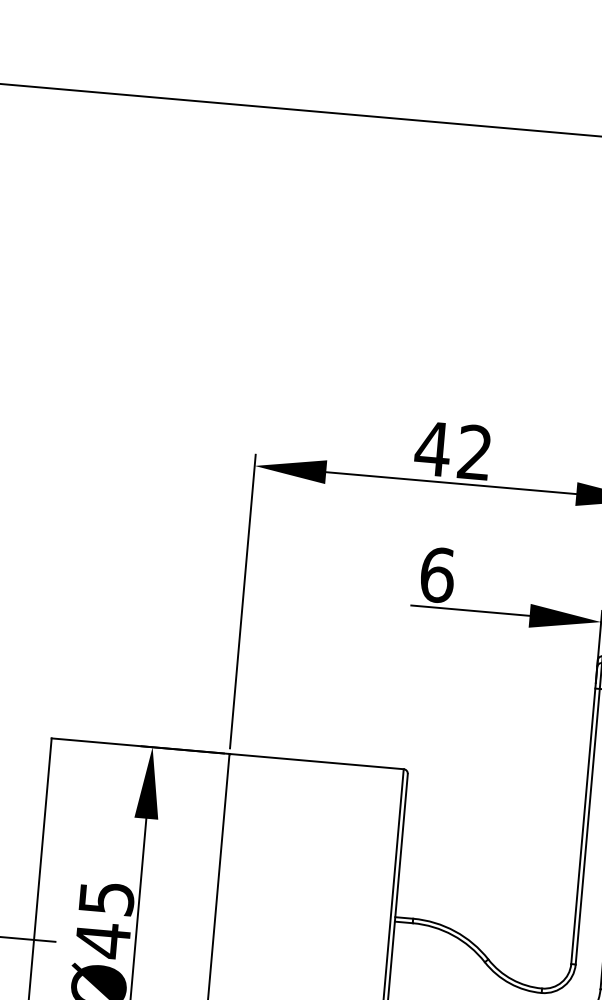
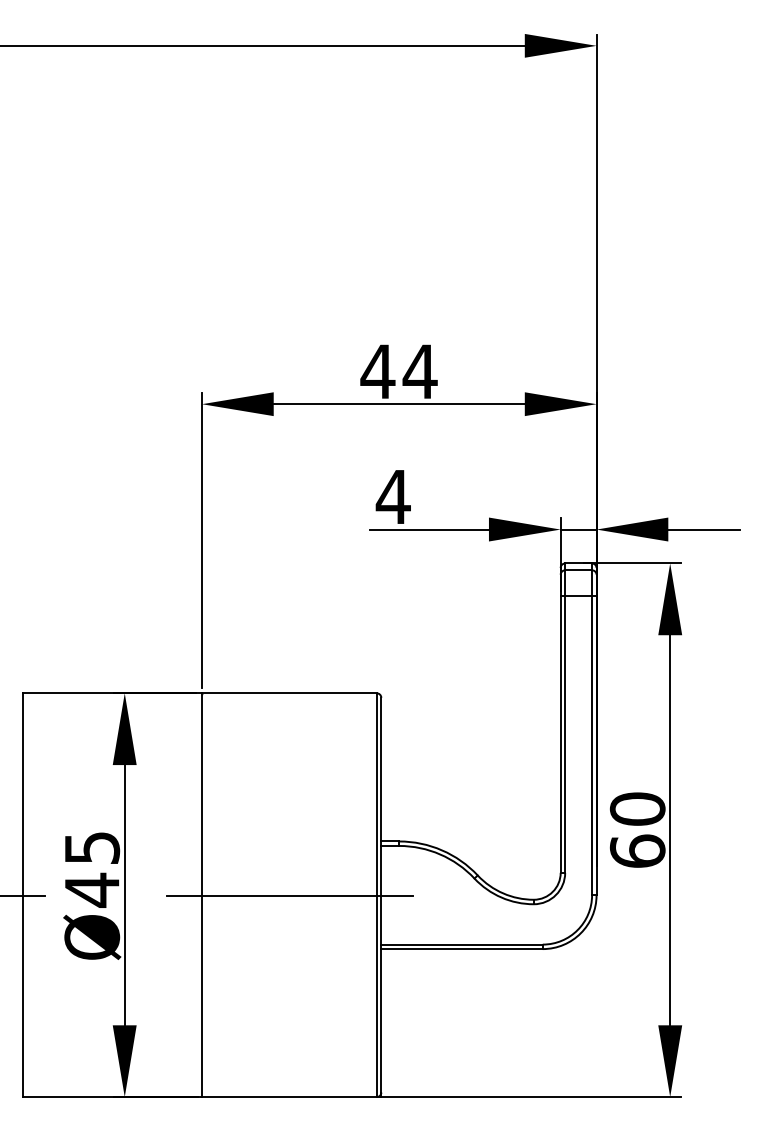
text: (474, 451) -> (419, 370), 42 -> 44
text: (436, 574) -> (392, 496), 6 -> 4
line: (299, 962) -> (289, 895), added

